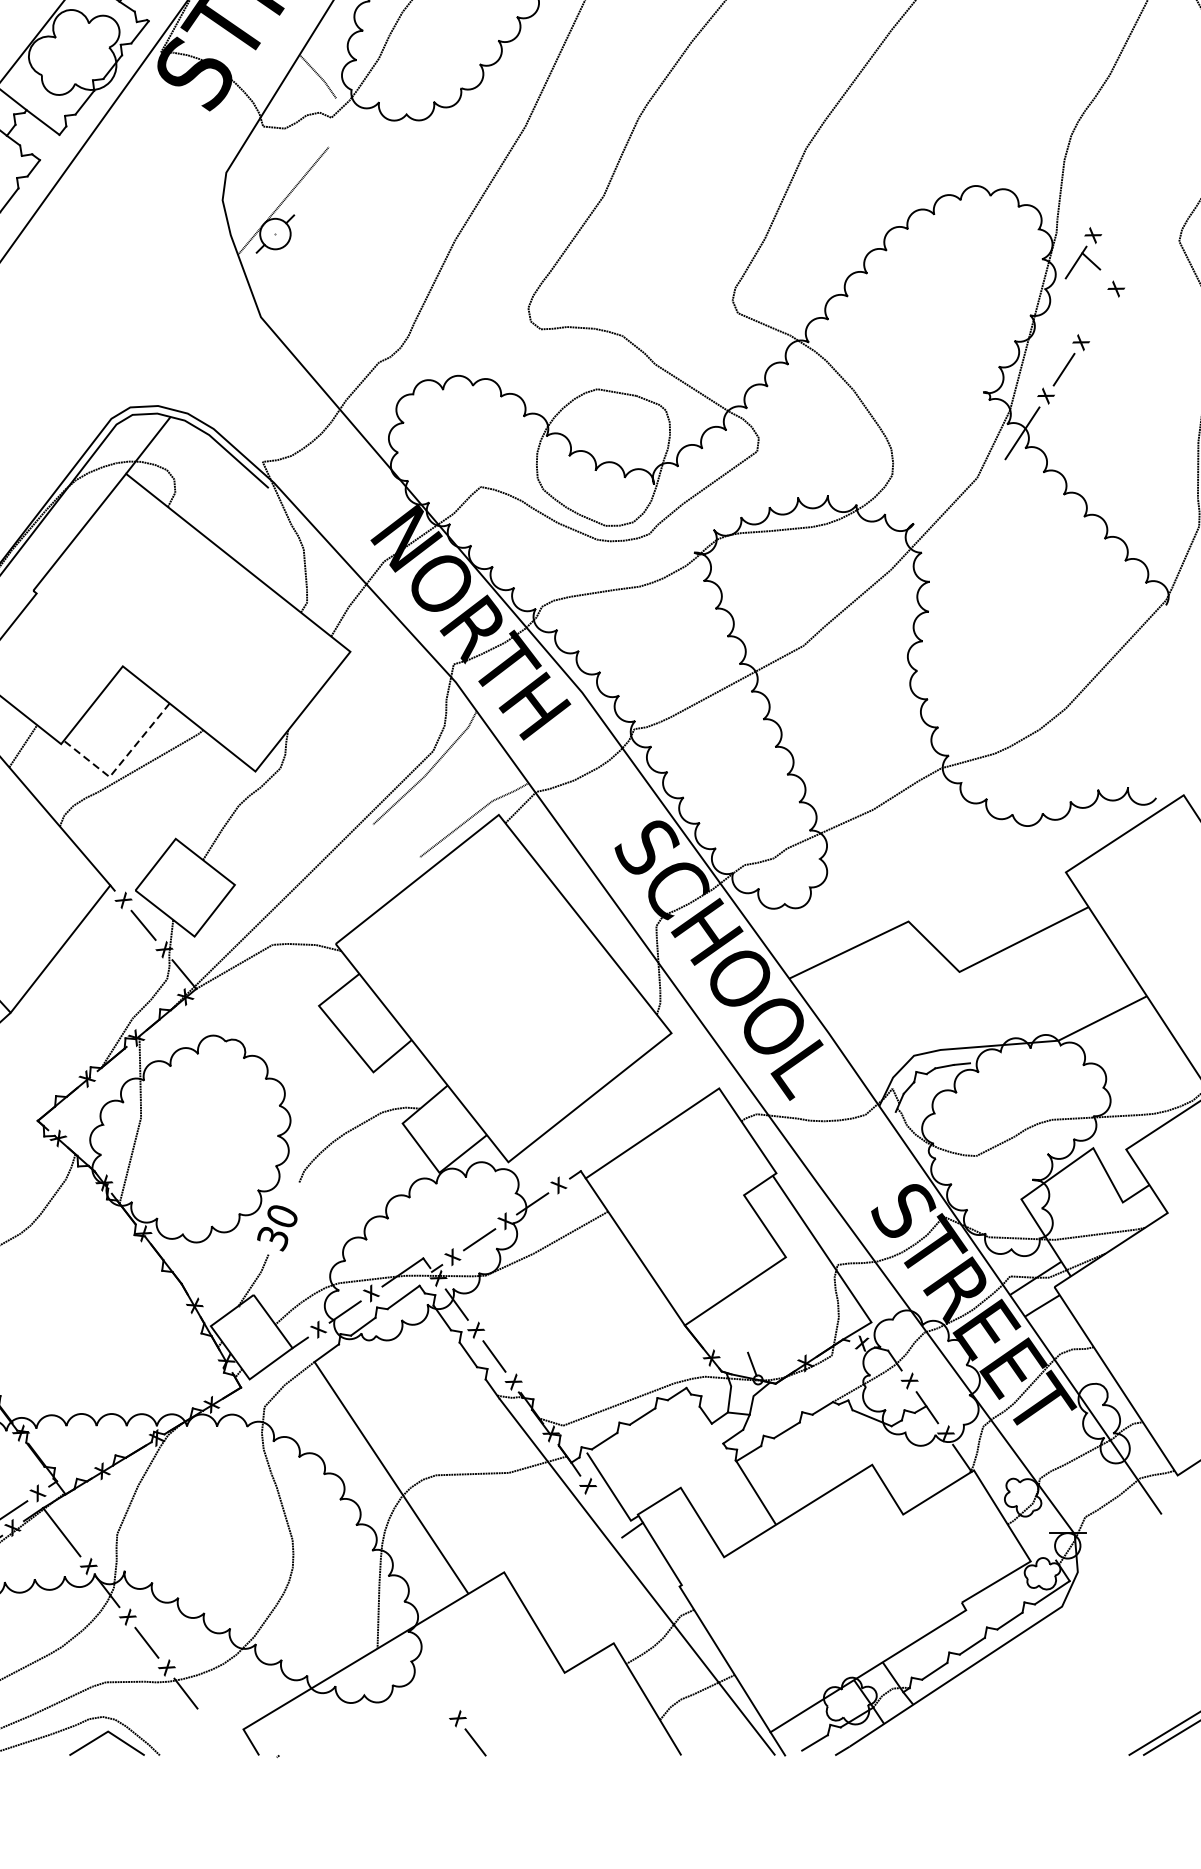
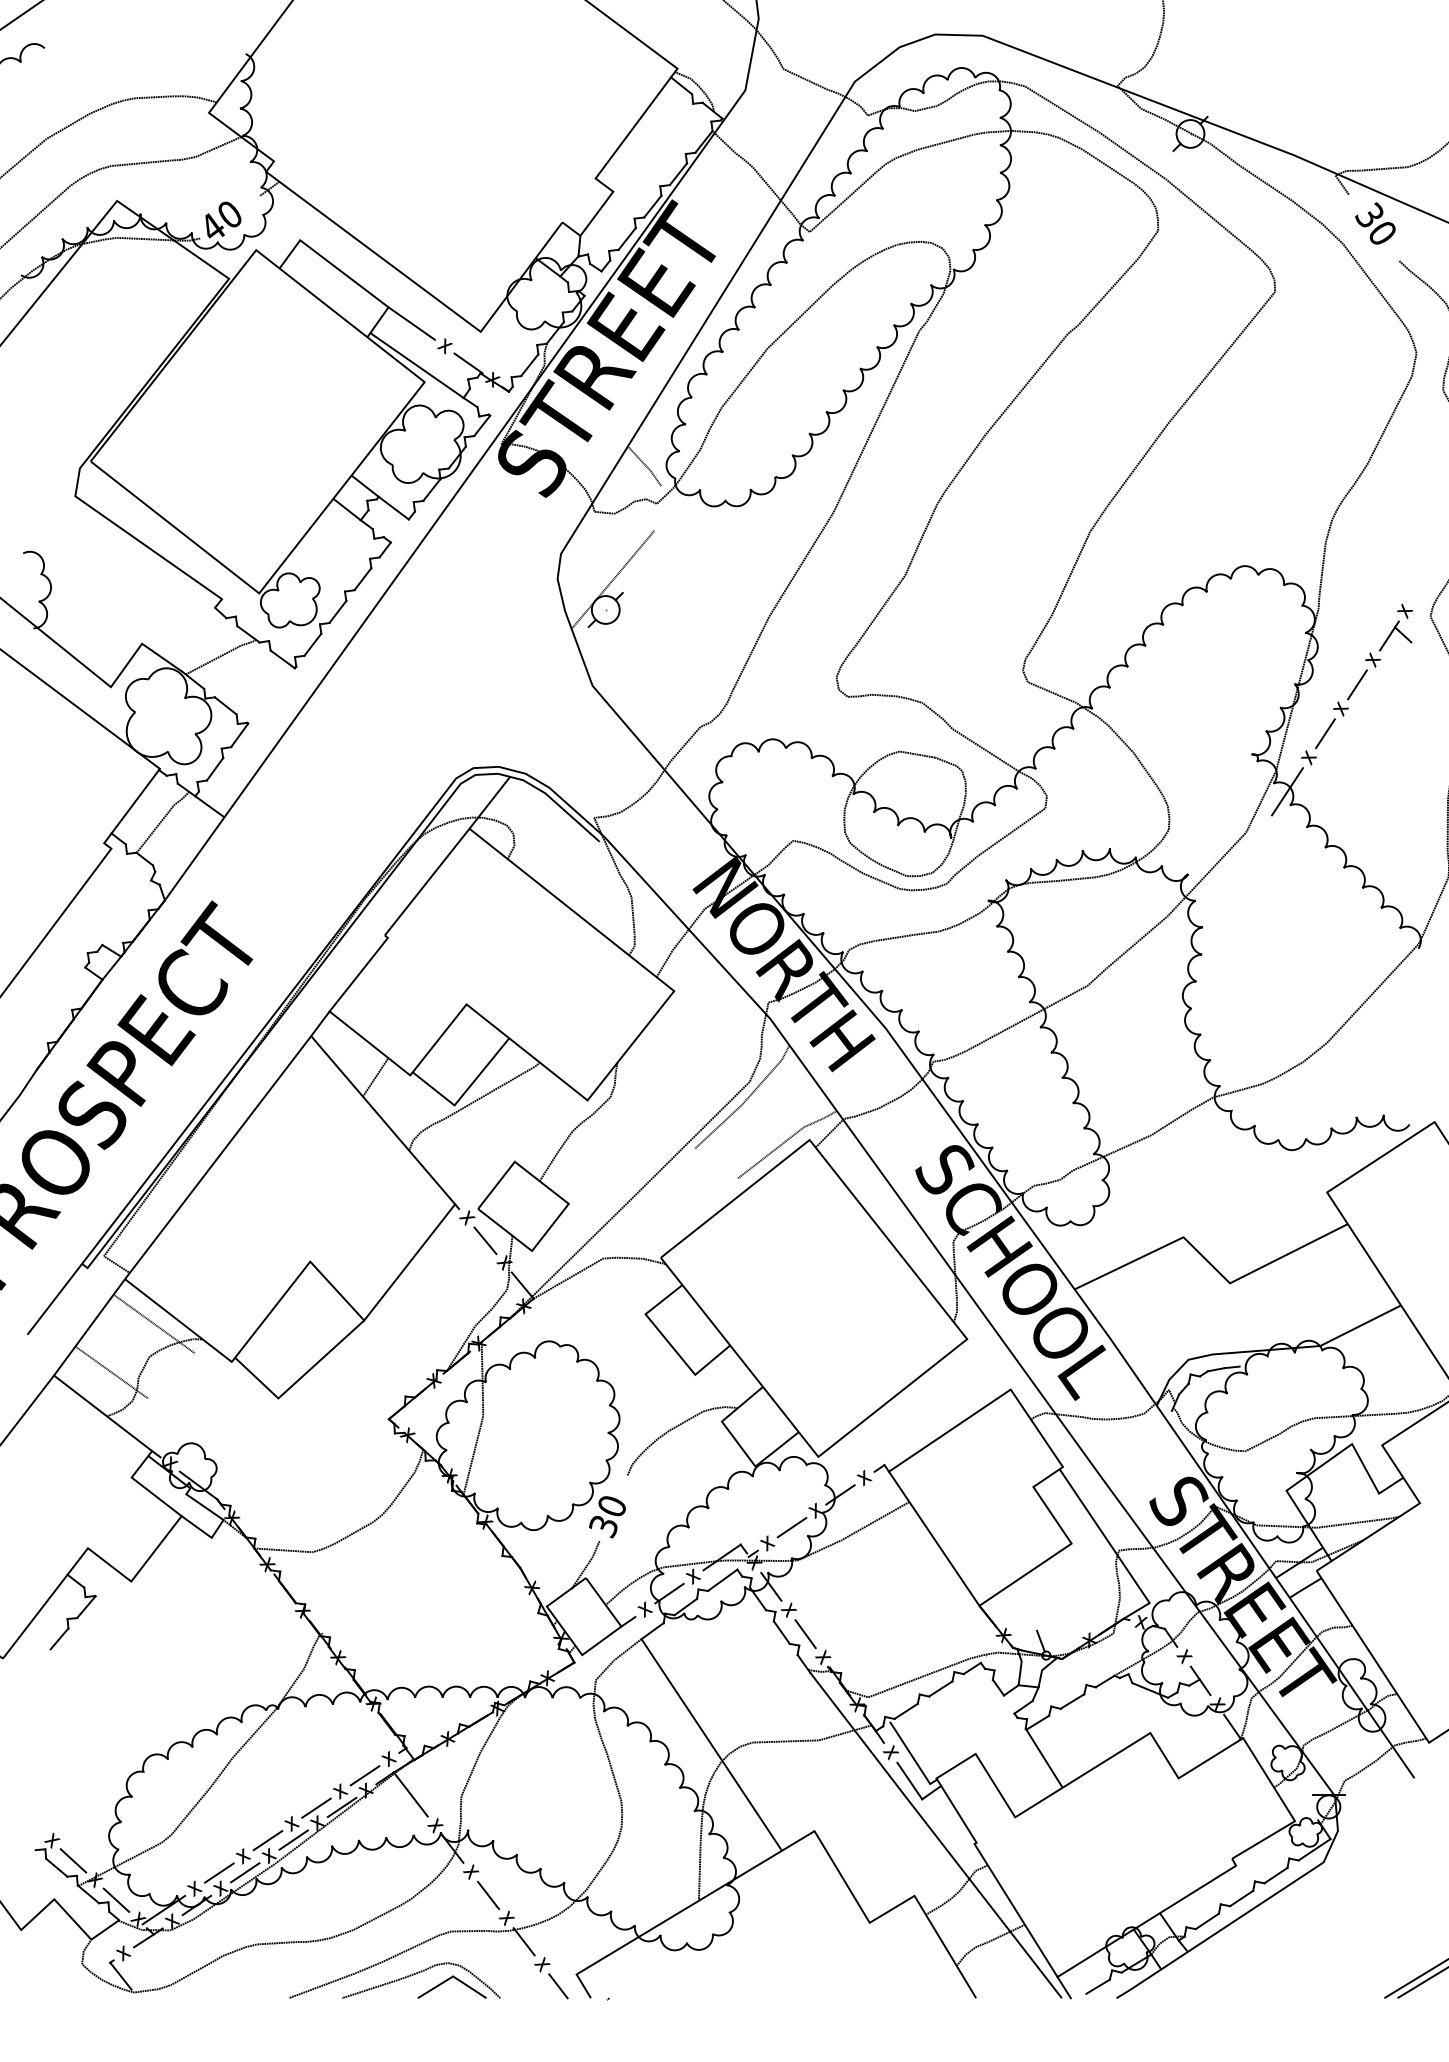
part: (1082, 253) -> (1395, 627), moved
line: (1099, 315) -> (1357, 684), added
line: (120, 763) -> (464, 1093), dashed -> solid
line: (608, 1516) -> (909, 1780), added
part: (467, 1732) -> (551, 1977), moved

